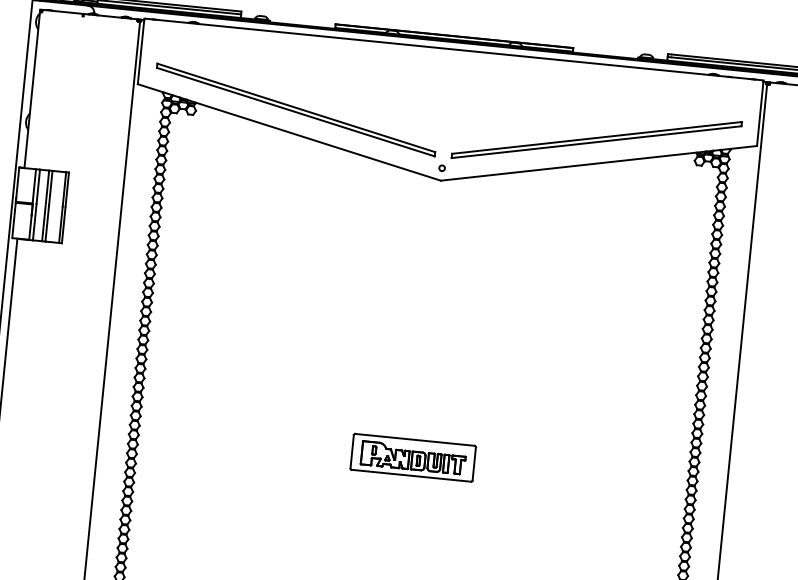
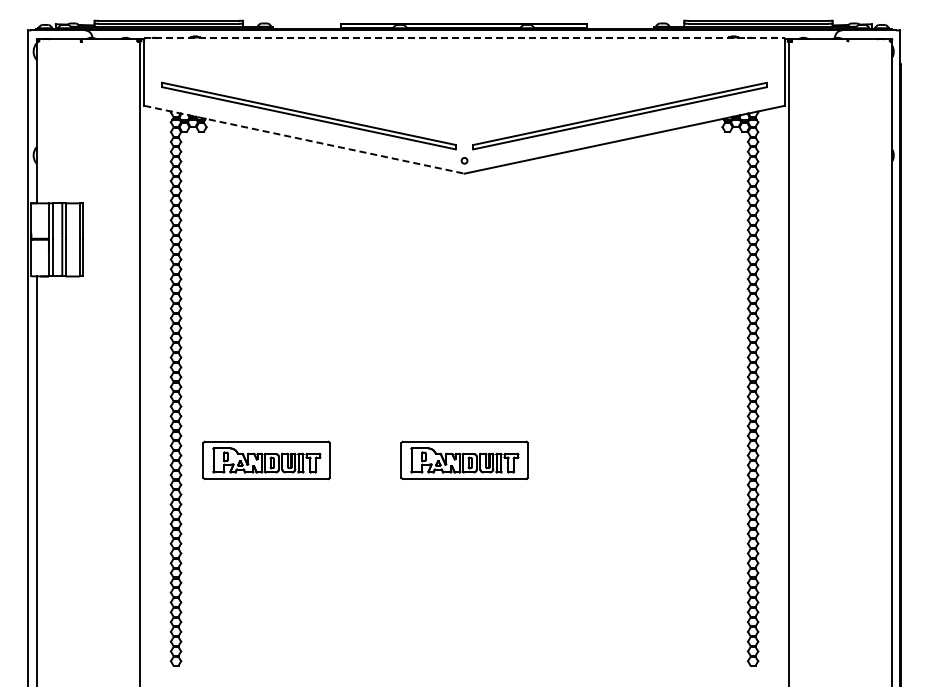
line: (454, 49) -> (465, 37), solid -> dashed
line: (289, 132) -> (304, 139), solid -> dashed
part: (221, 437) -> (266, 459), added

